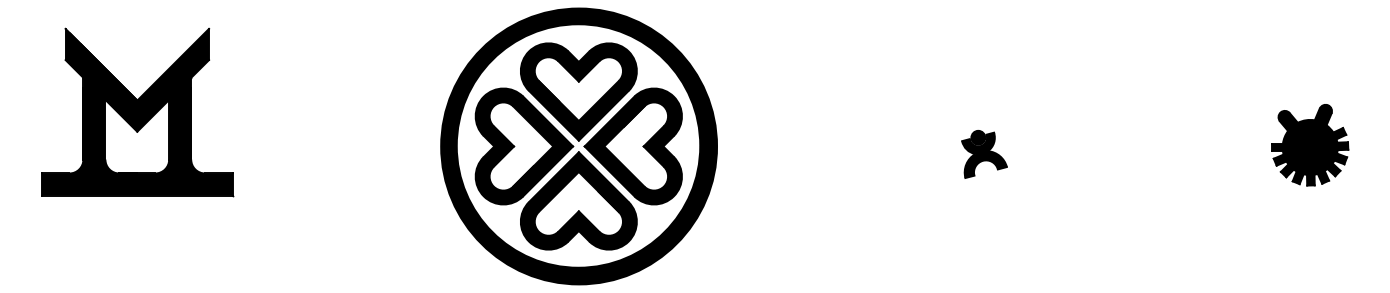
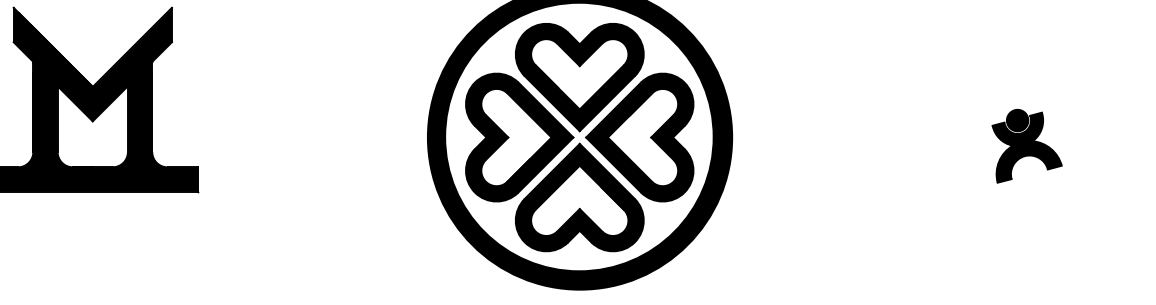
part: (984, 154) -> (1027, 146), size x1.4

